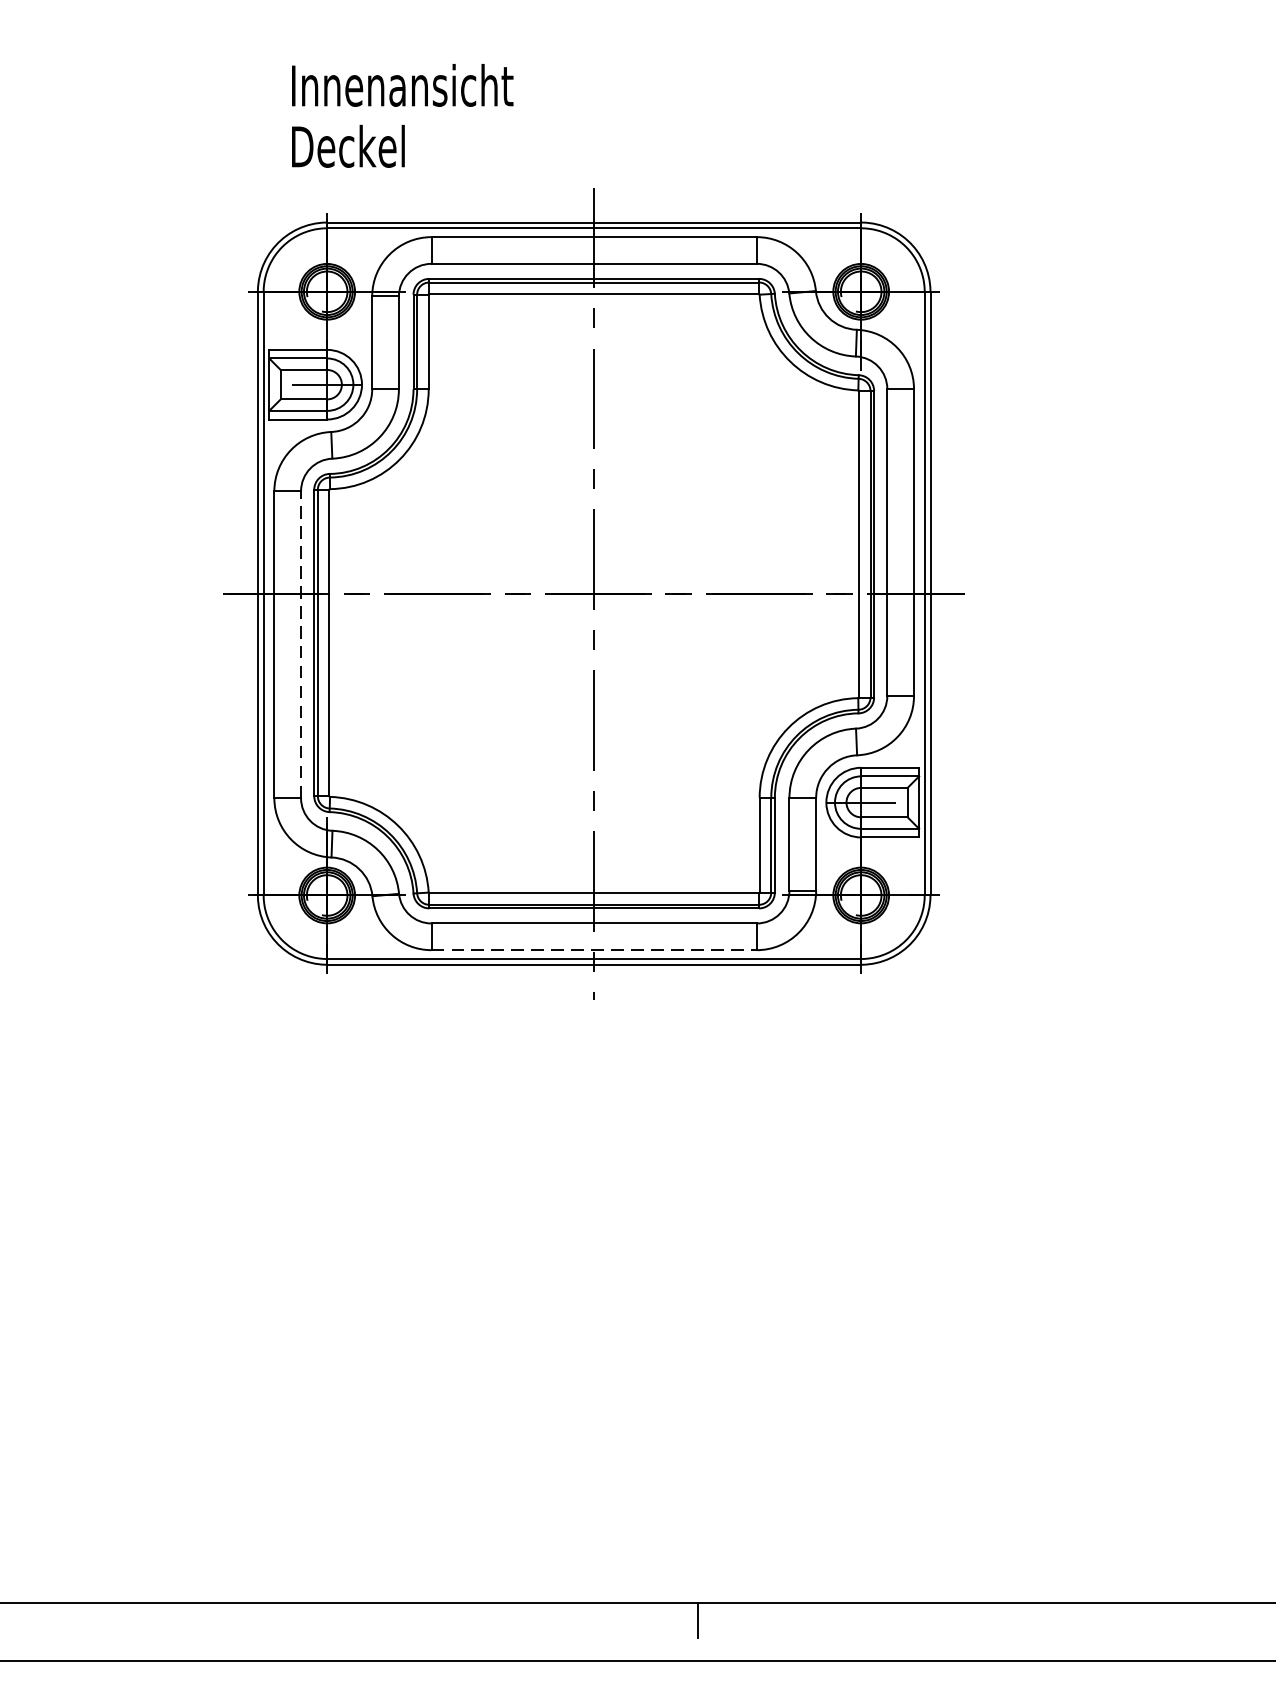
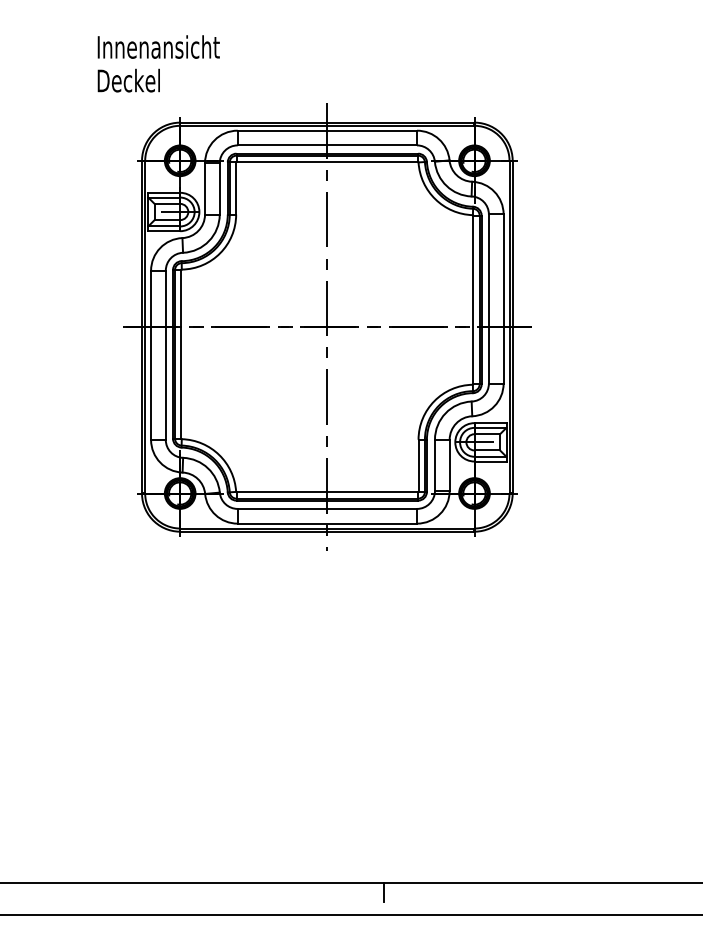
text: (402, 115) -> (158, 63), moved
line: (300, 645) -> (165, 355), dashed -> solid
line: (594, 949) -> (327, 523), dashed -> solid

